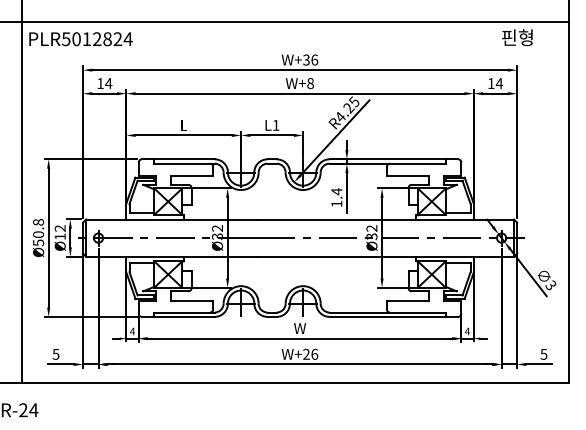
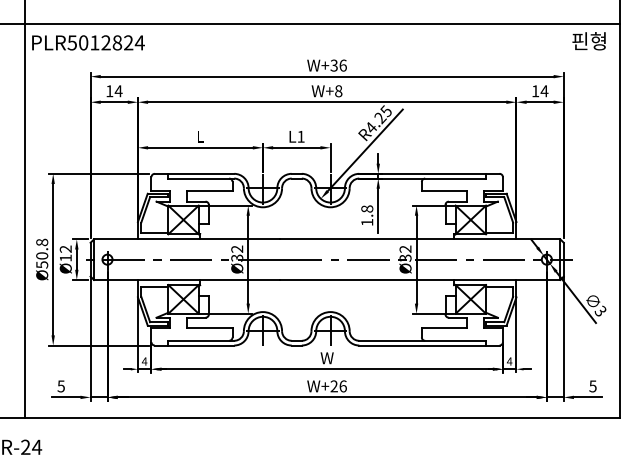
text: (516, 37) -> (588, 41), moved
text: (337, 192) -> (367, 209), 1.4 -> 1.8

